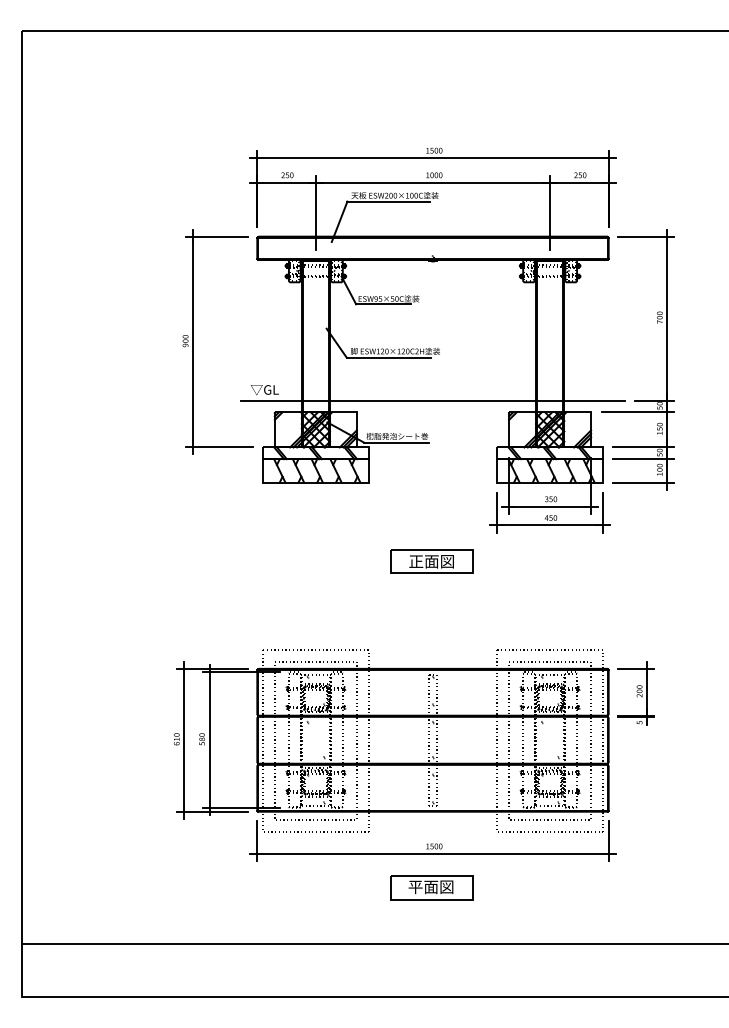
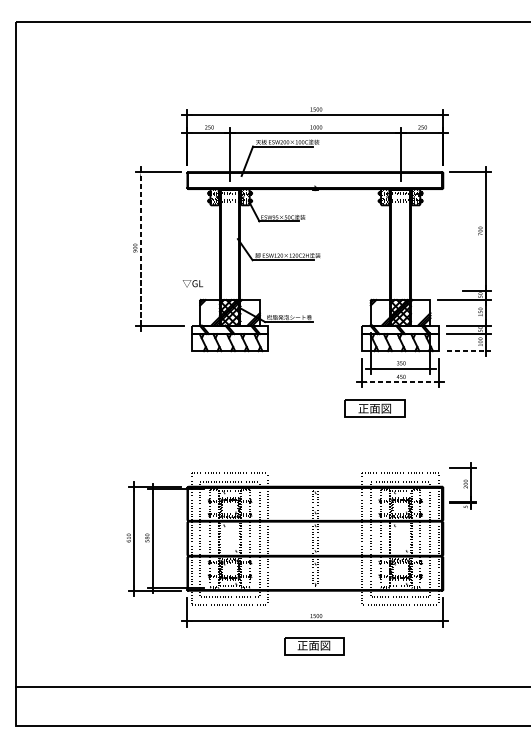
line: (193, 341) -> (141, 248), solid -> dashed
line: (432, 400) -> (315, 291), removed
line: (644, 482) -> (469, 351), solid -> dashed
line: (550, 525) -> (400, 382), solid -> dashed
part: (431, 561) -> (374, 408), moved
part: (635, 693) -> (462, 485), moved
text: (415, 887) -> (302, 645), 平面図 -> 正面図

